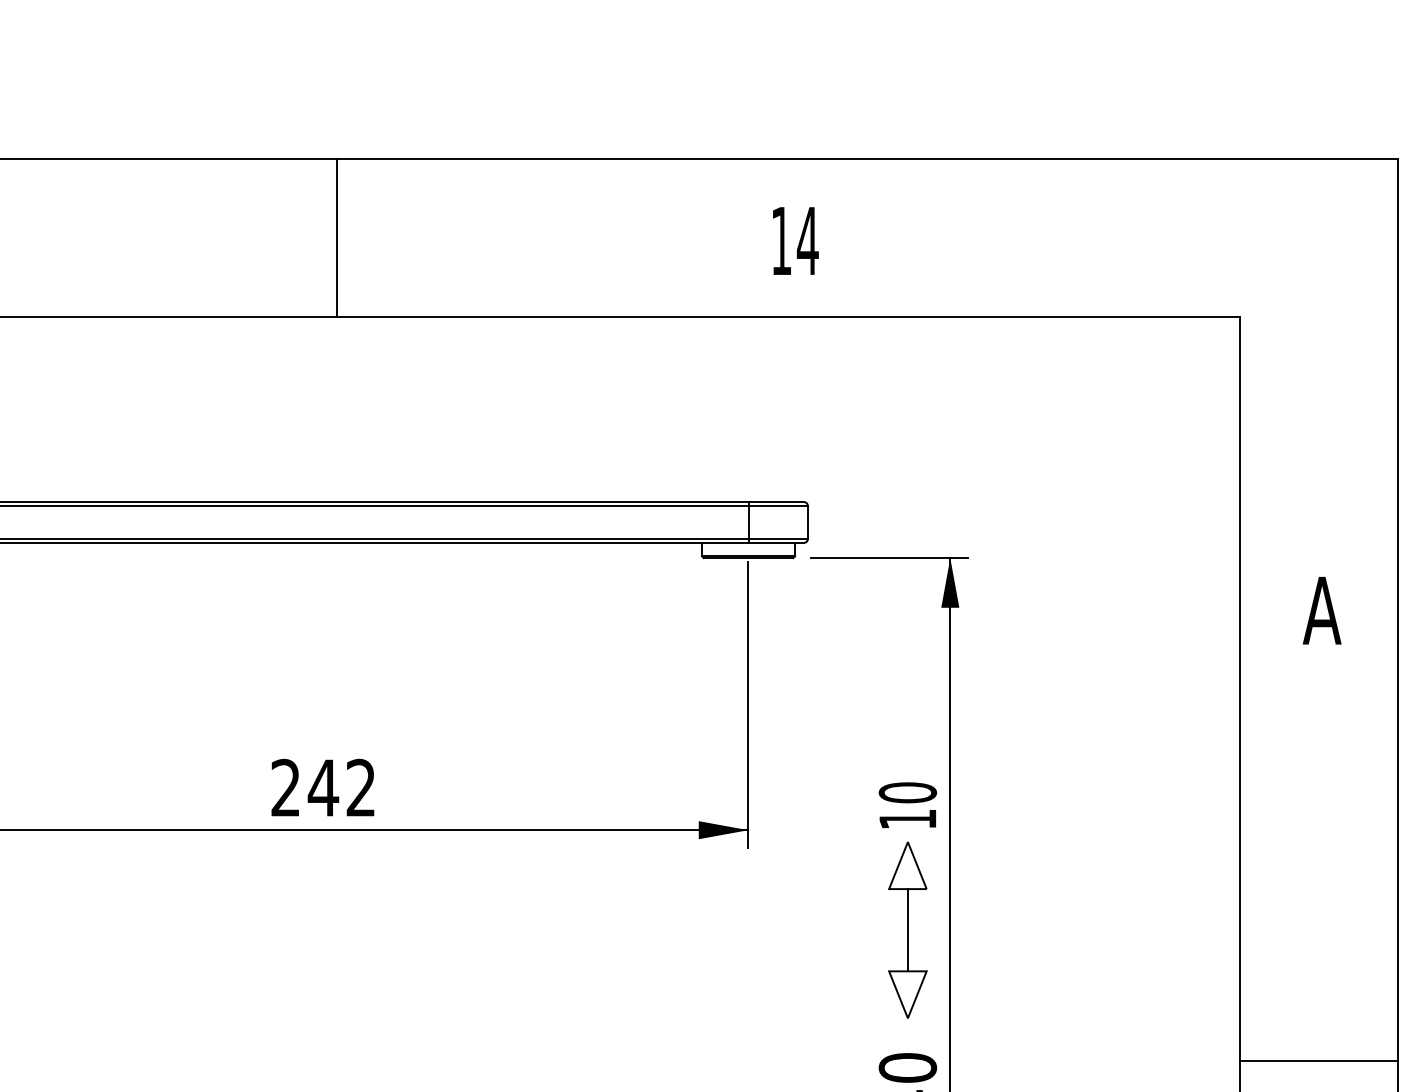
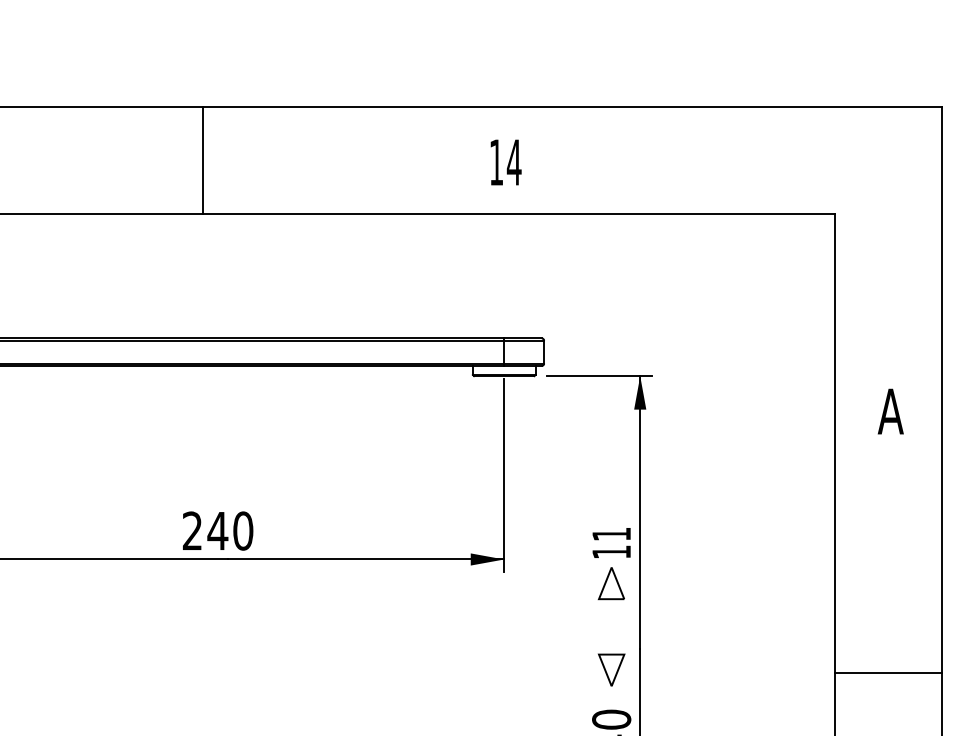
line: (337, 238) -> (203, 160), moved
text: (794, 241) -> (505, 162), moved
text: (361, 787) -> (243, 530), 242 -> 240
text: (907, 793) -> (611, 534), 10 -> 11
line: (907, 929) -> (611, 626), removed
line: (1318, 1061) -> (888, 673), moved

